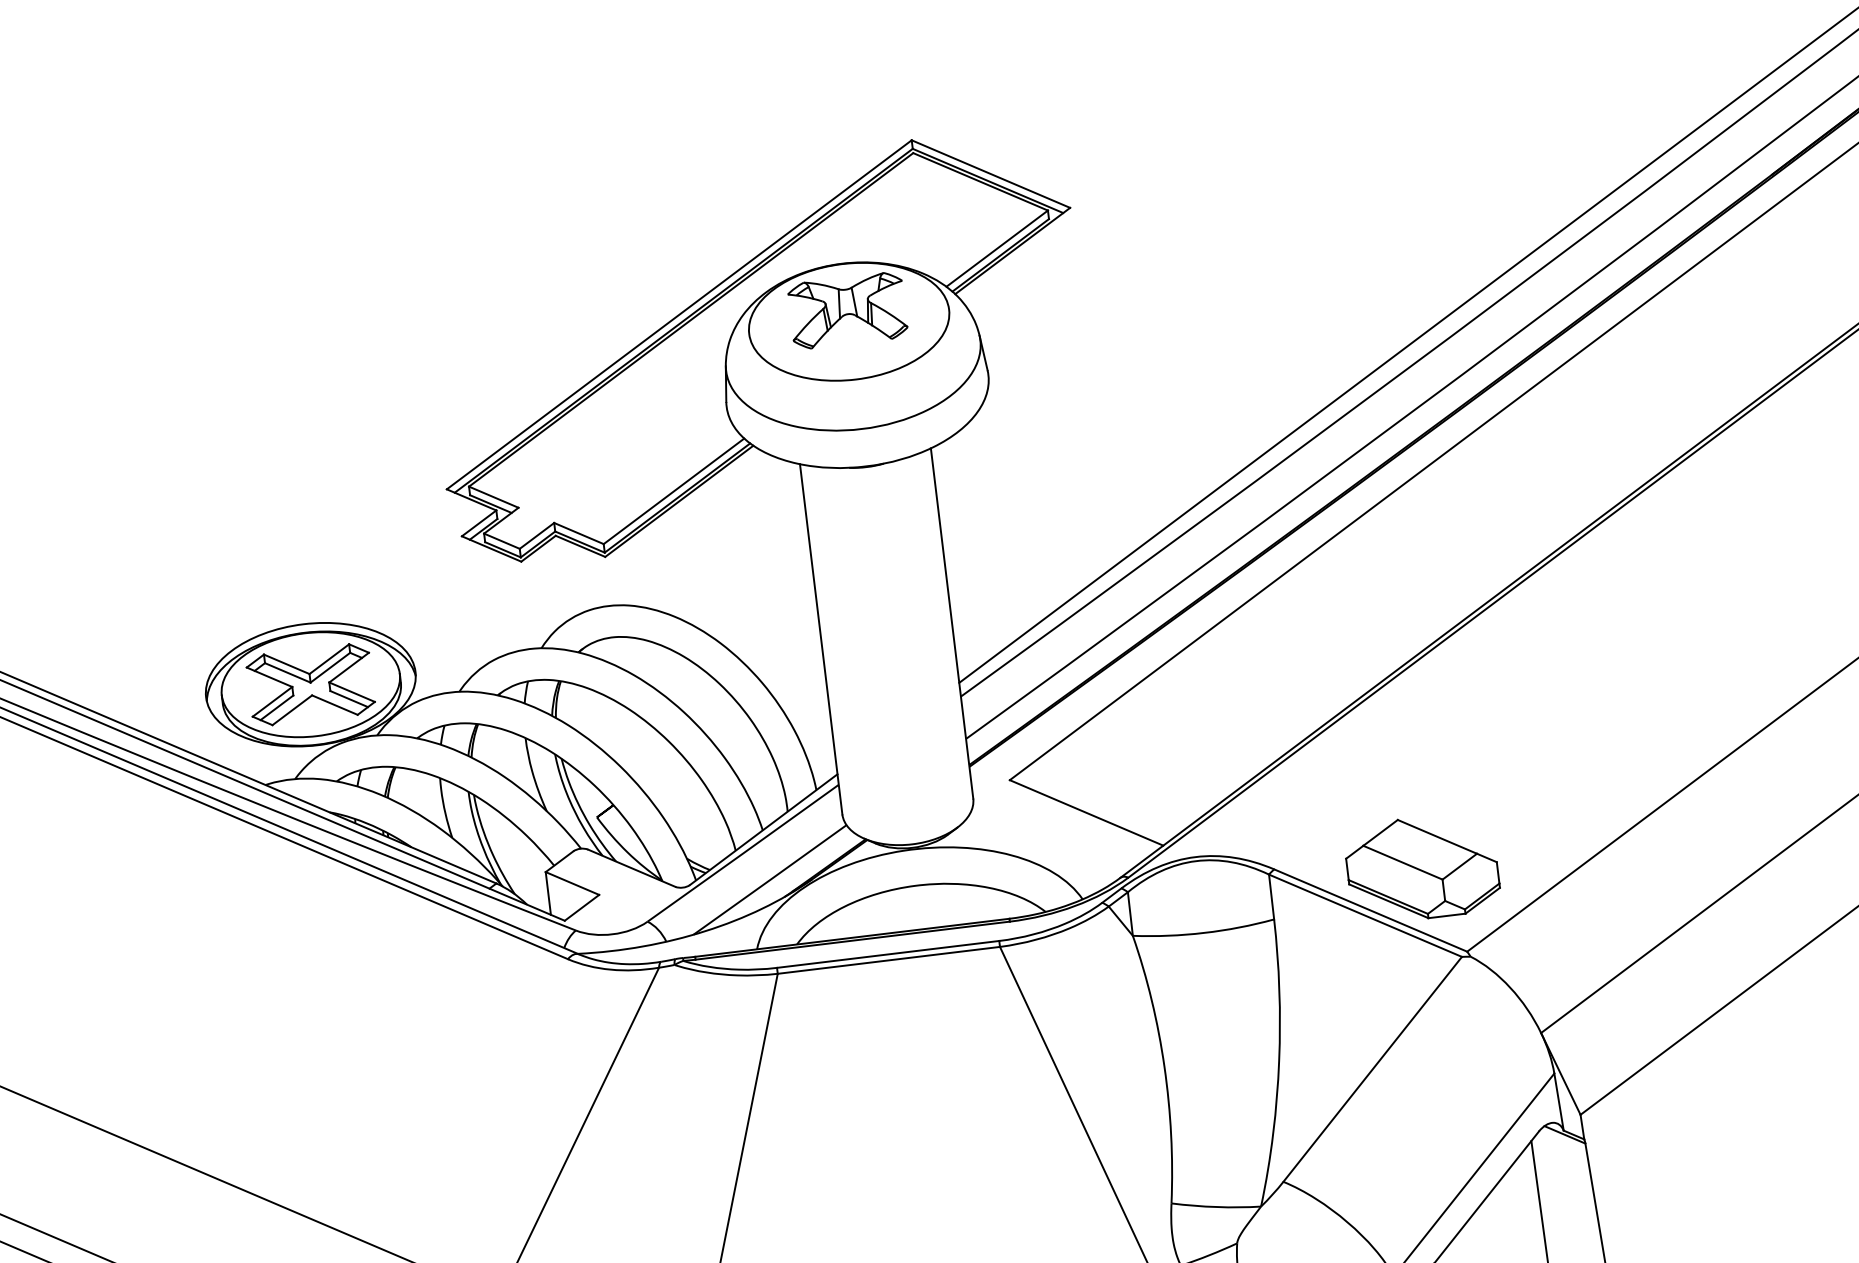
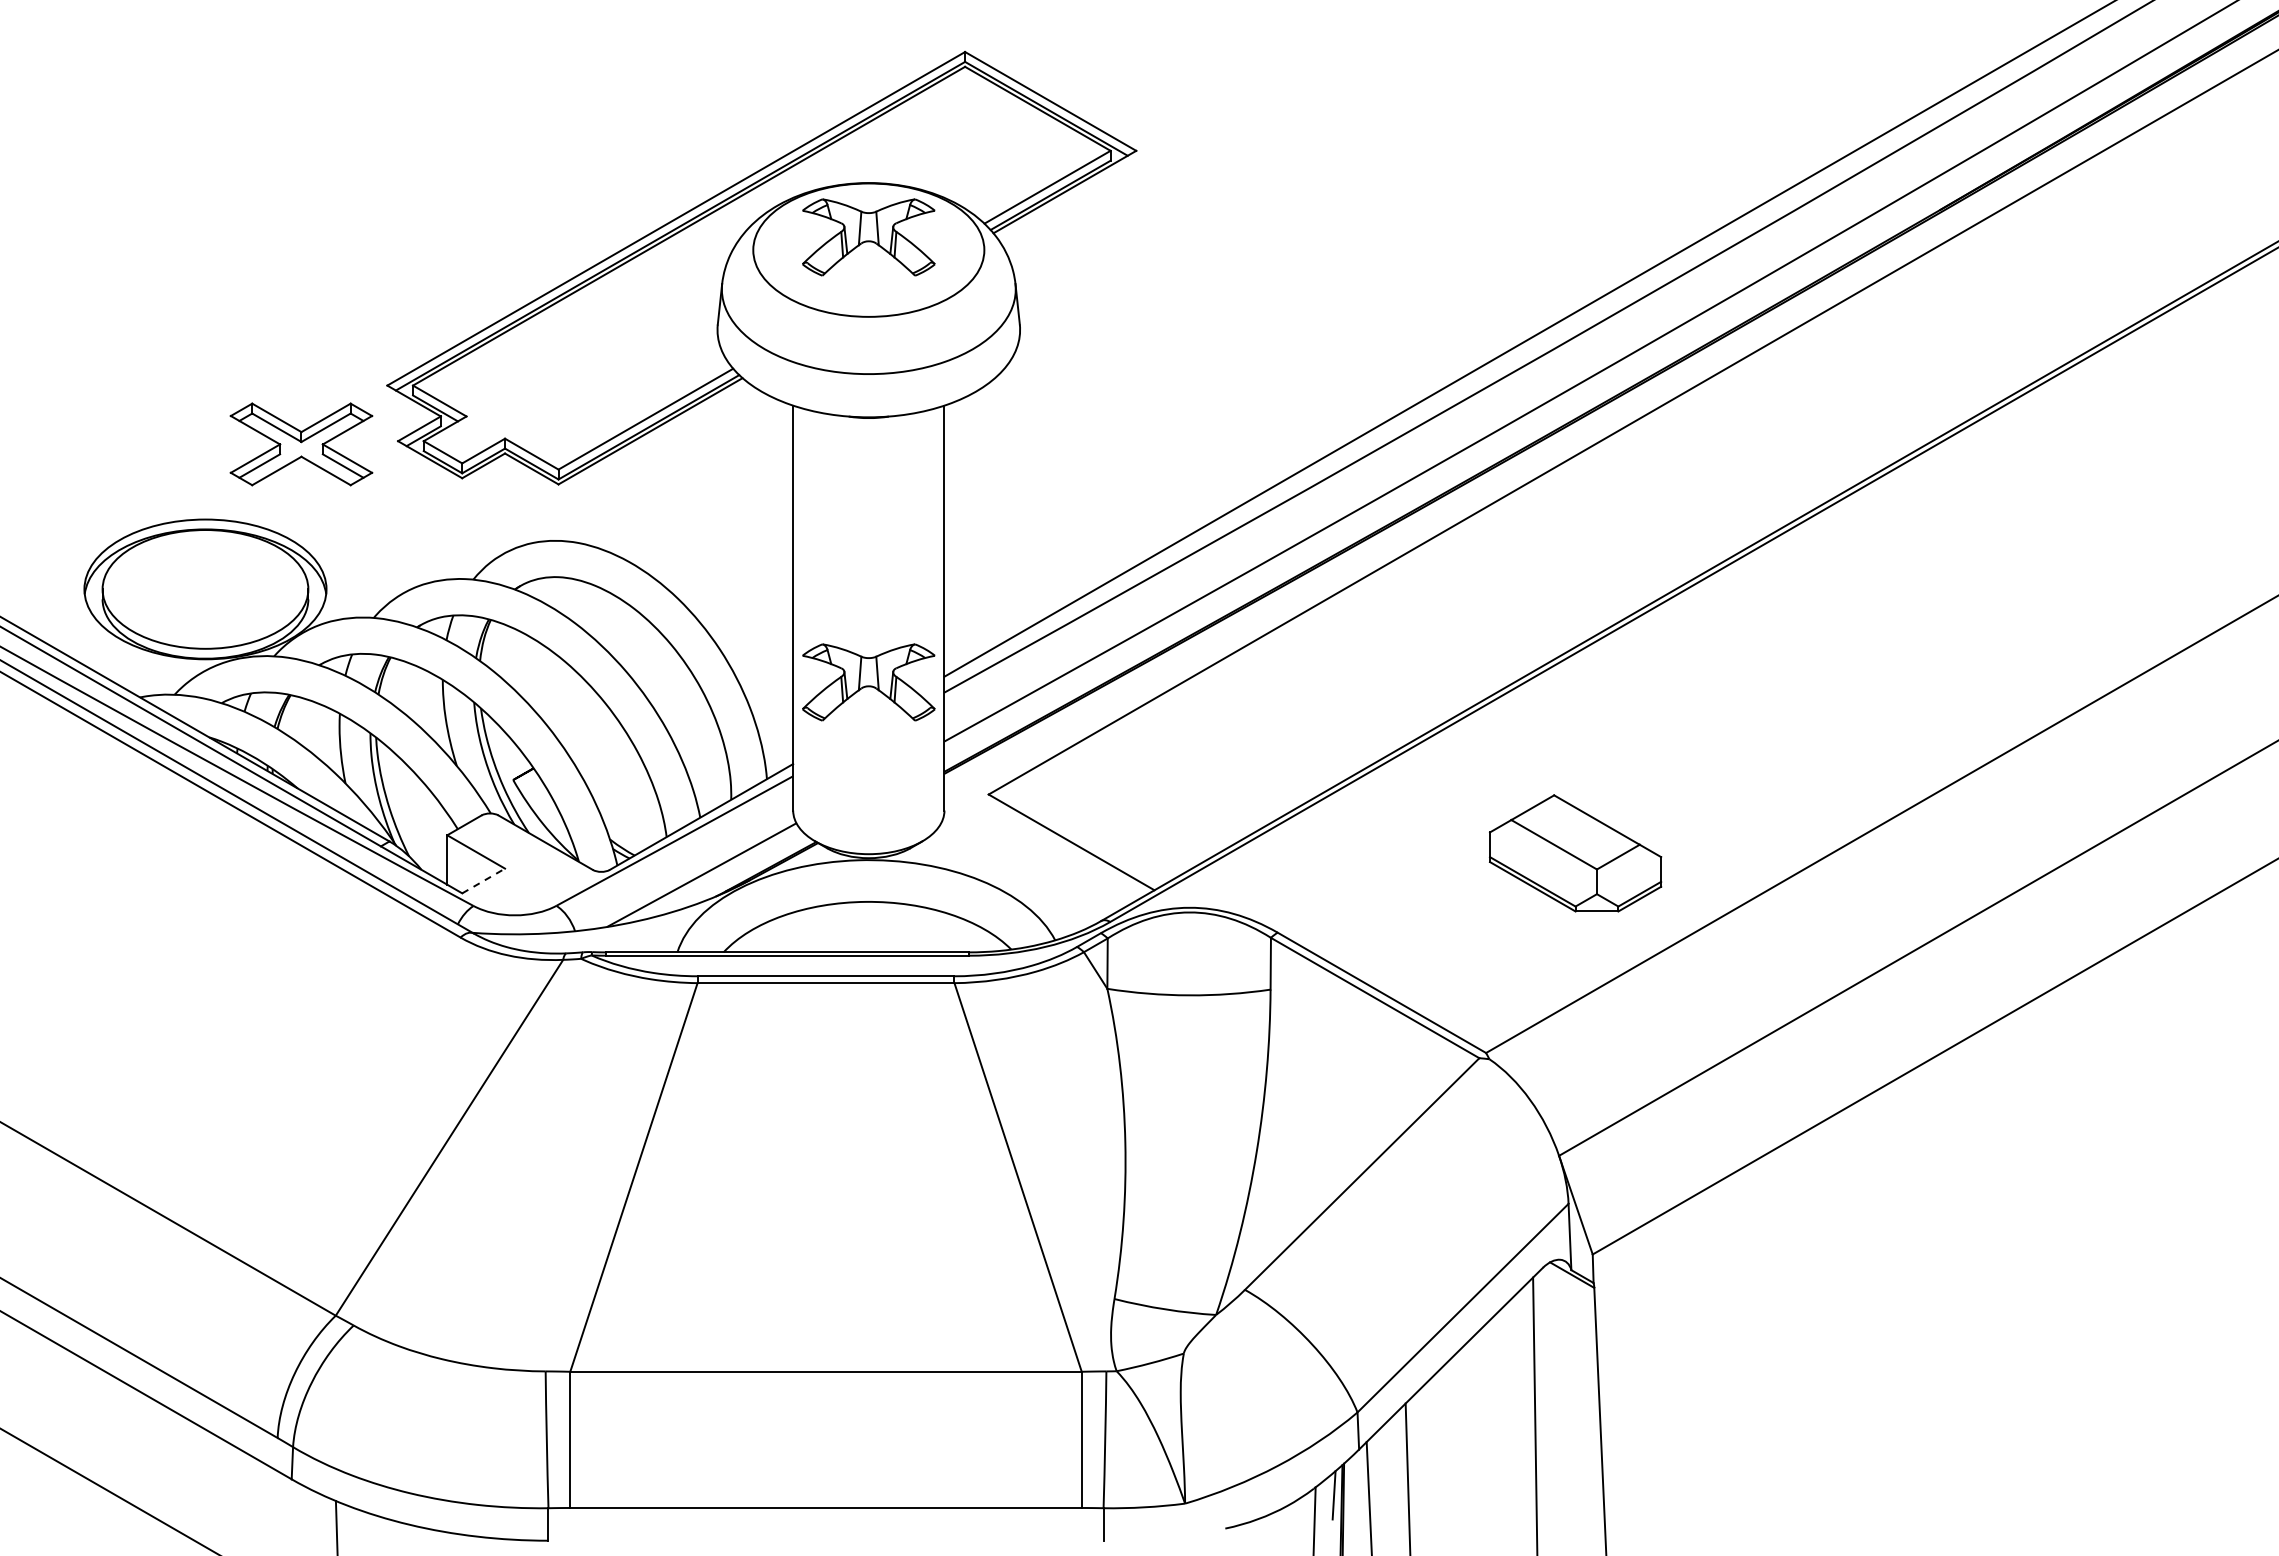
part: (310, 684) -> (301, 444), moved
part: (894, 695) -> (868, 682), added
part: (1422, 868) -> (1575, 853), moved
line: (581, 908) -> (483, 881), solid -> dashed

